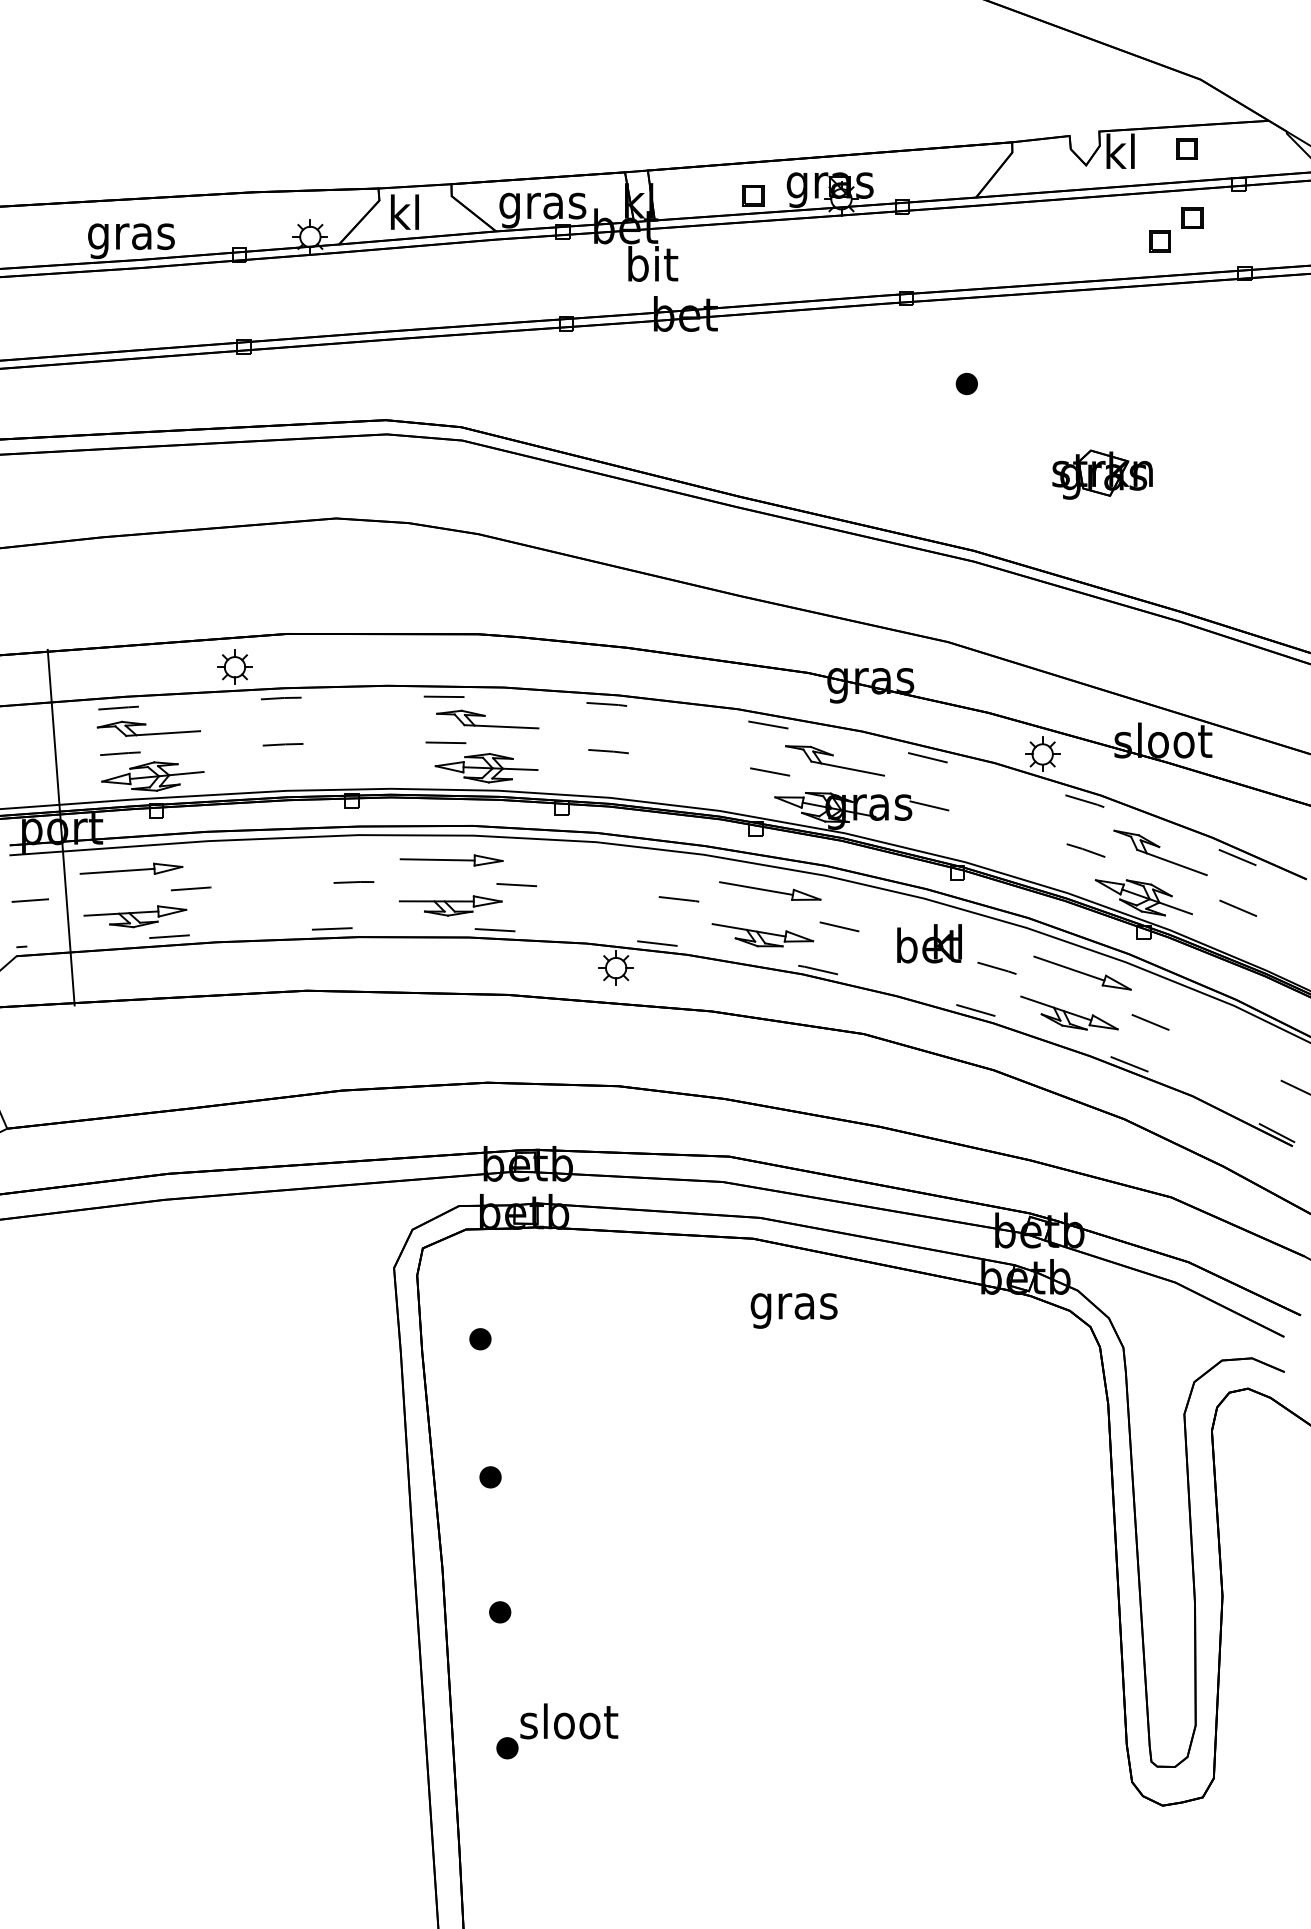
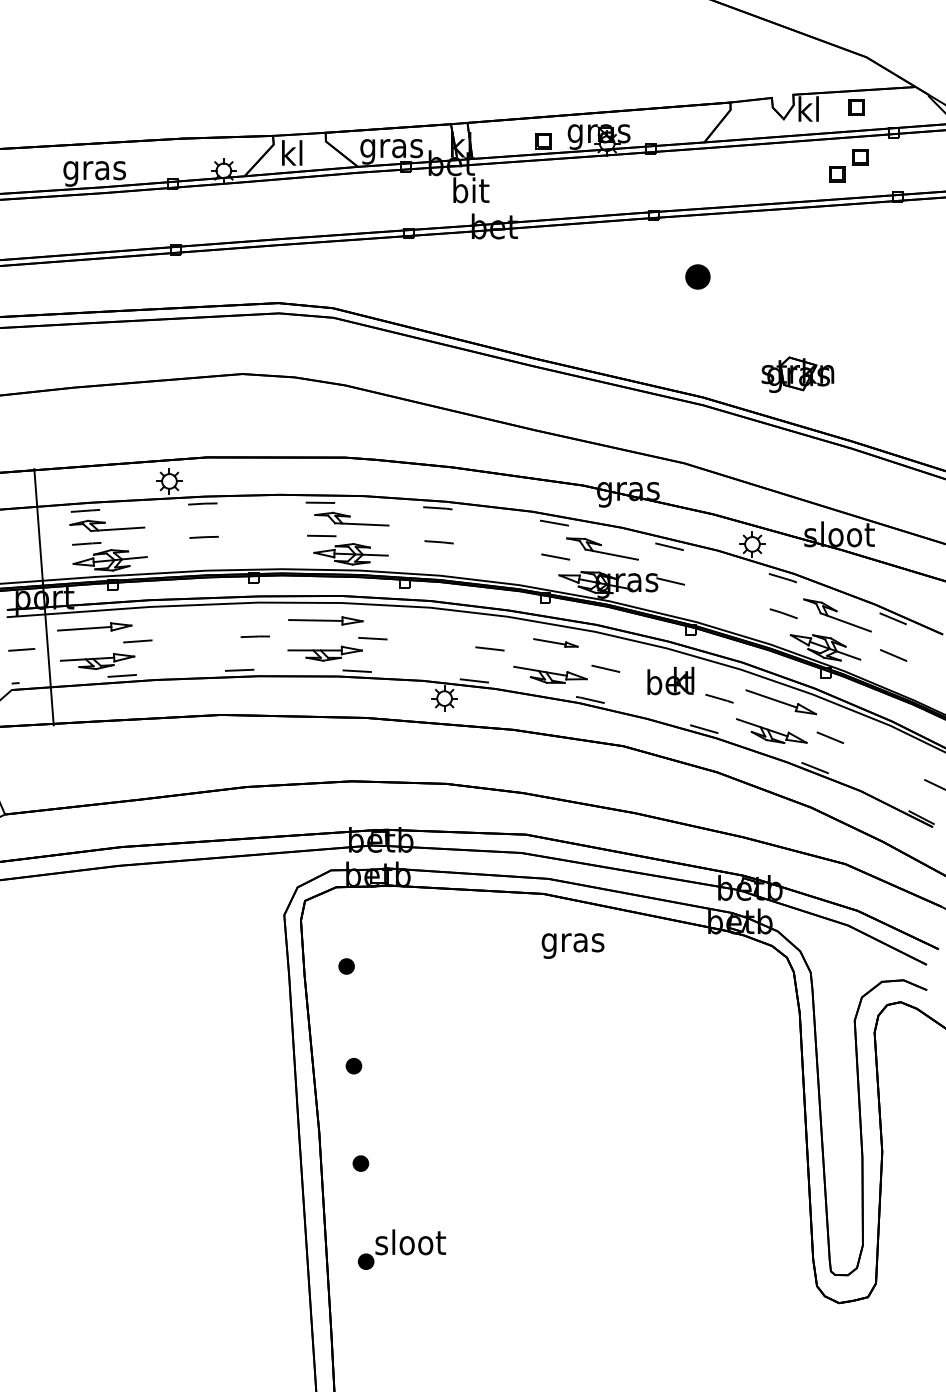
part: (966, 383) -> (697, 276), size x1.6
part: (1102, 474) -> (797, 374), moved
part: (770, 890) -> (556, 642), size x0.6

